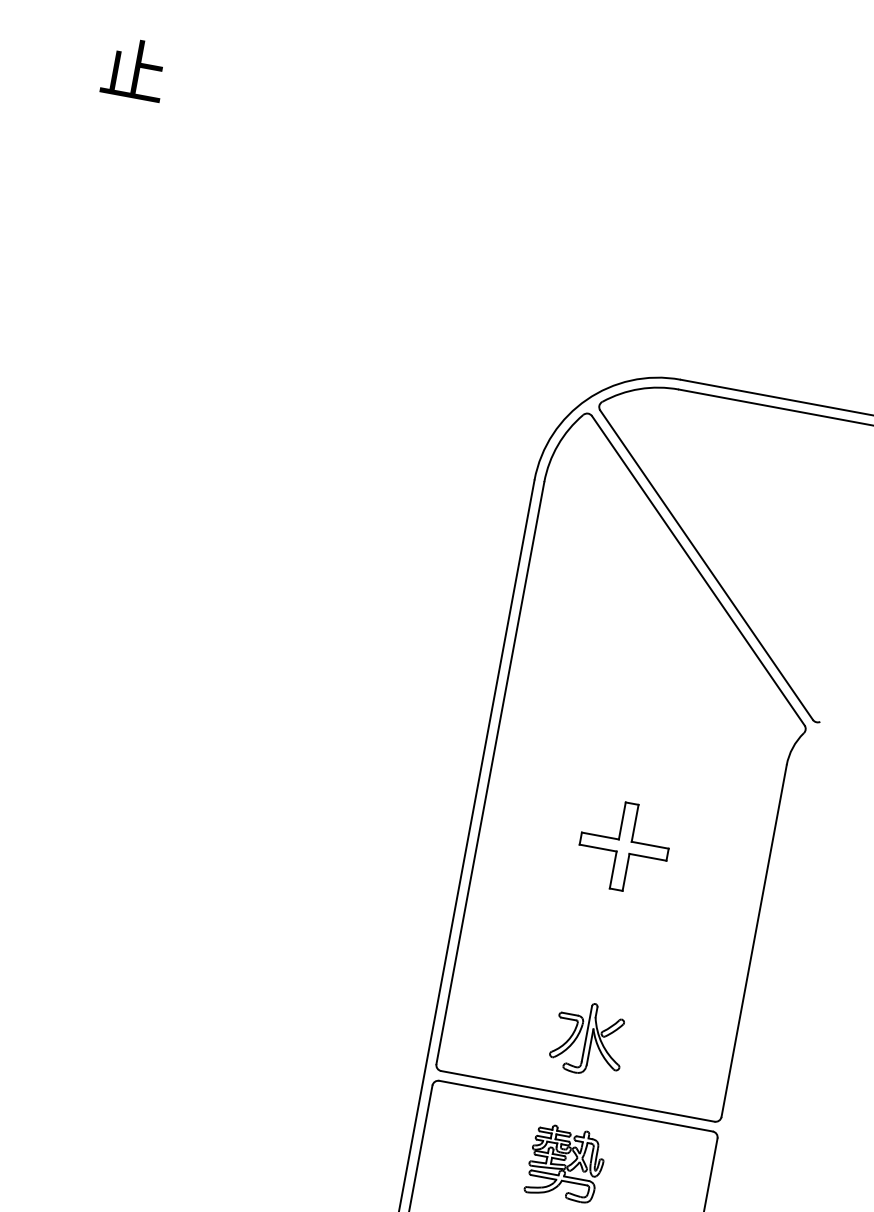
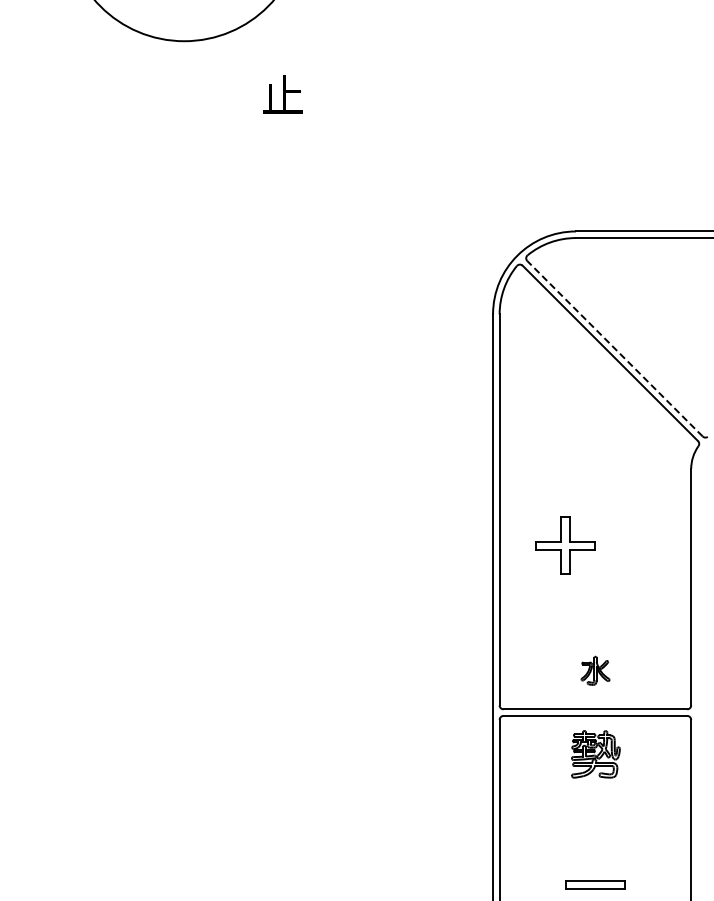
text: (134, 69) -> (282, 94), moved
line: (707, 564) -> (615, 348), solid -> dashed
part: (624, 846) -> (565, 545), moved
part: (588, 1038) -> (595, 670), size x0.6

